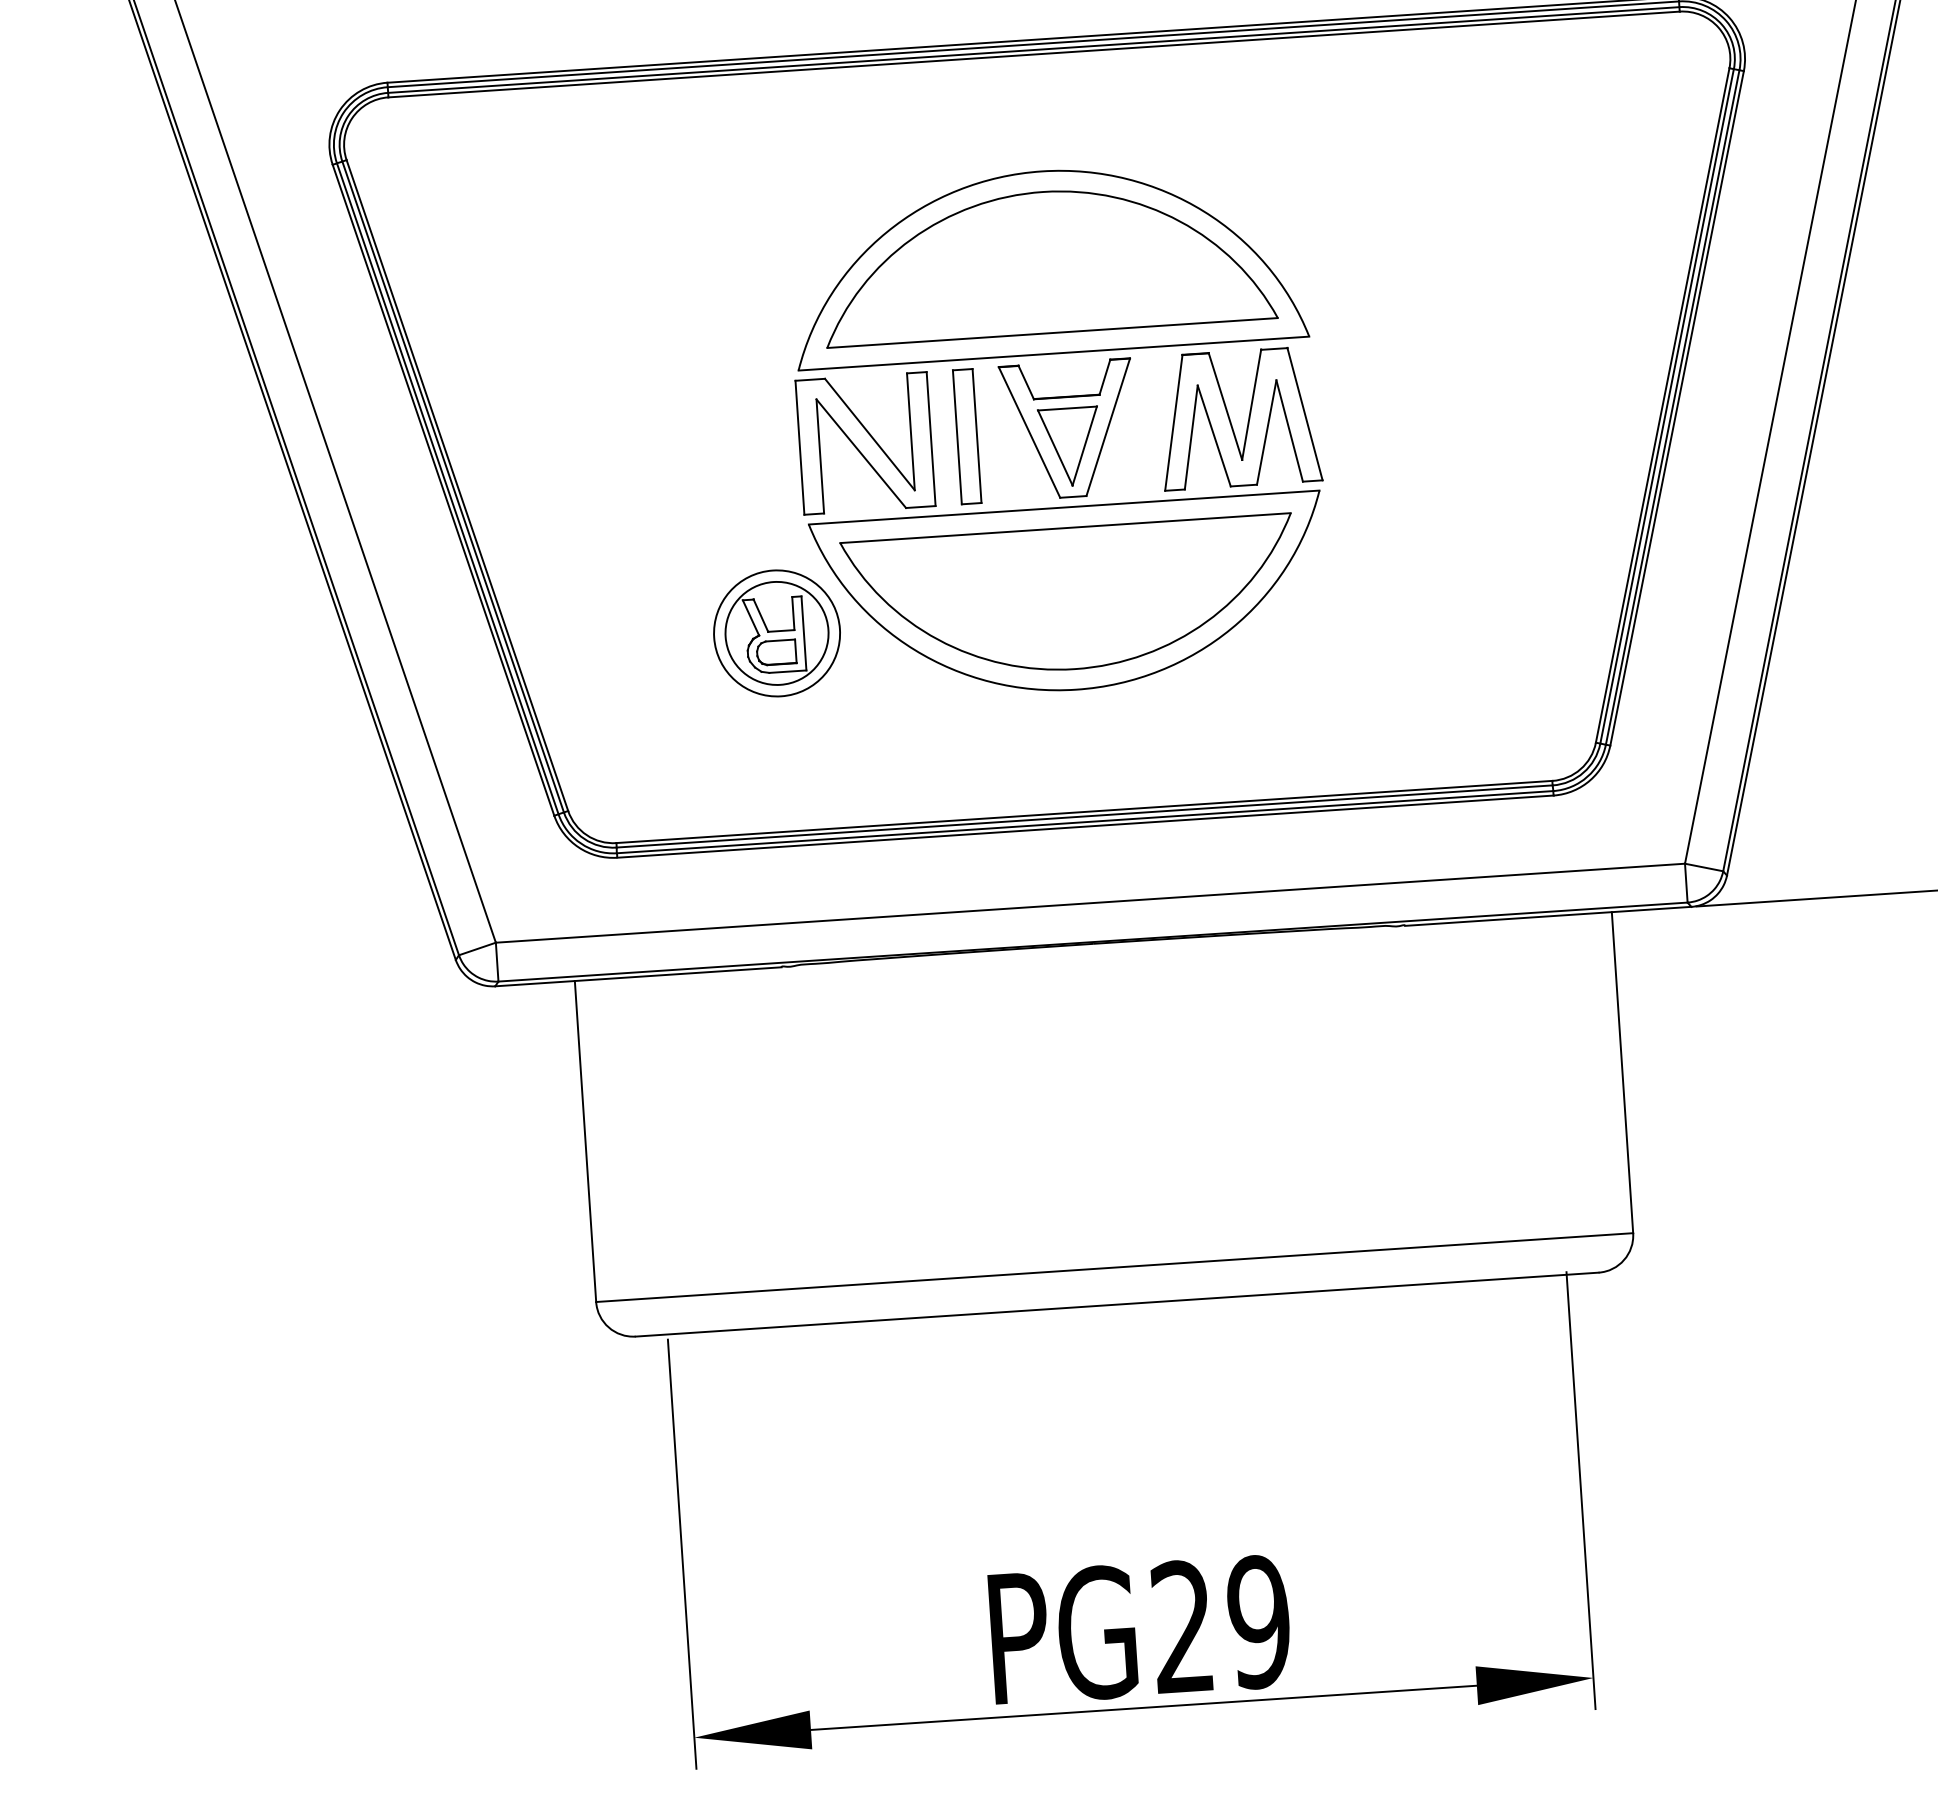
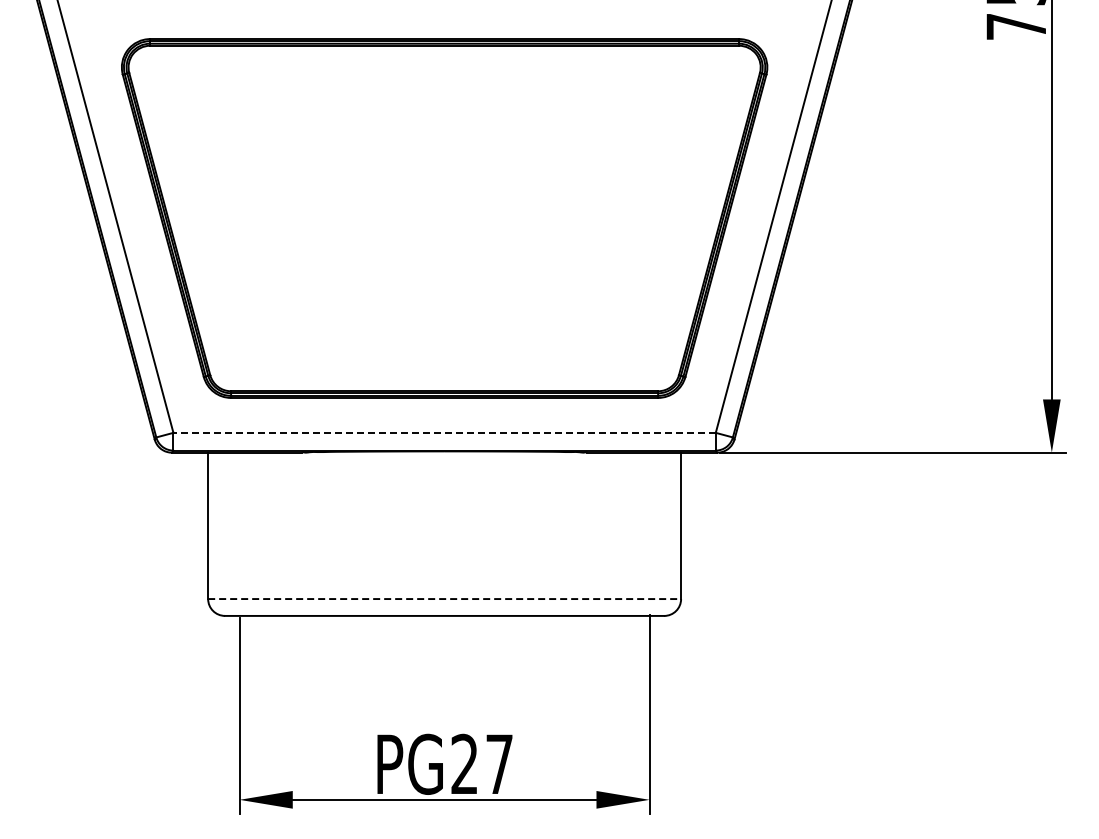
part: (1023, 424) -> (428, 213), removed
line: (1090, 902) -> (444, 432), solid -> dashed
line: (1116, 1268) -> (445, 599), solid -> dashed
text: (1258, 1620) -> (499, 763), PG29 -> PG27

